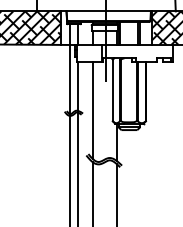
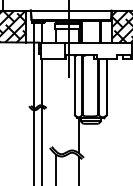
line: (93, 110) -> (56, 105), removed

